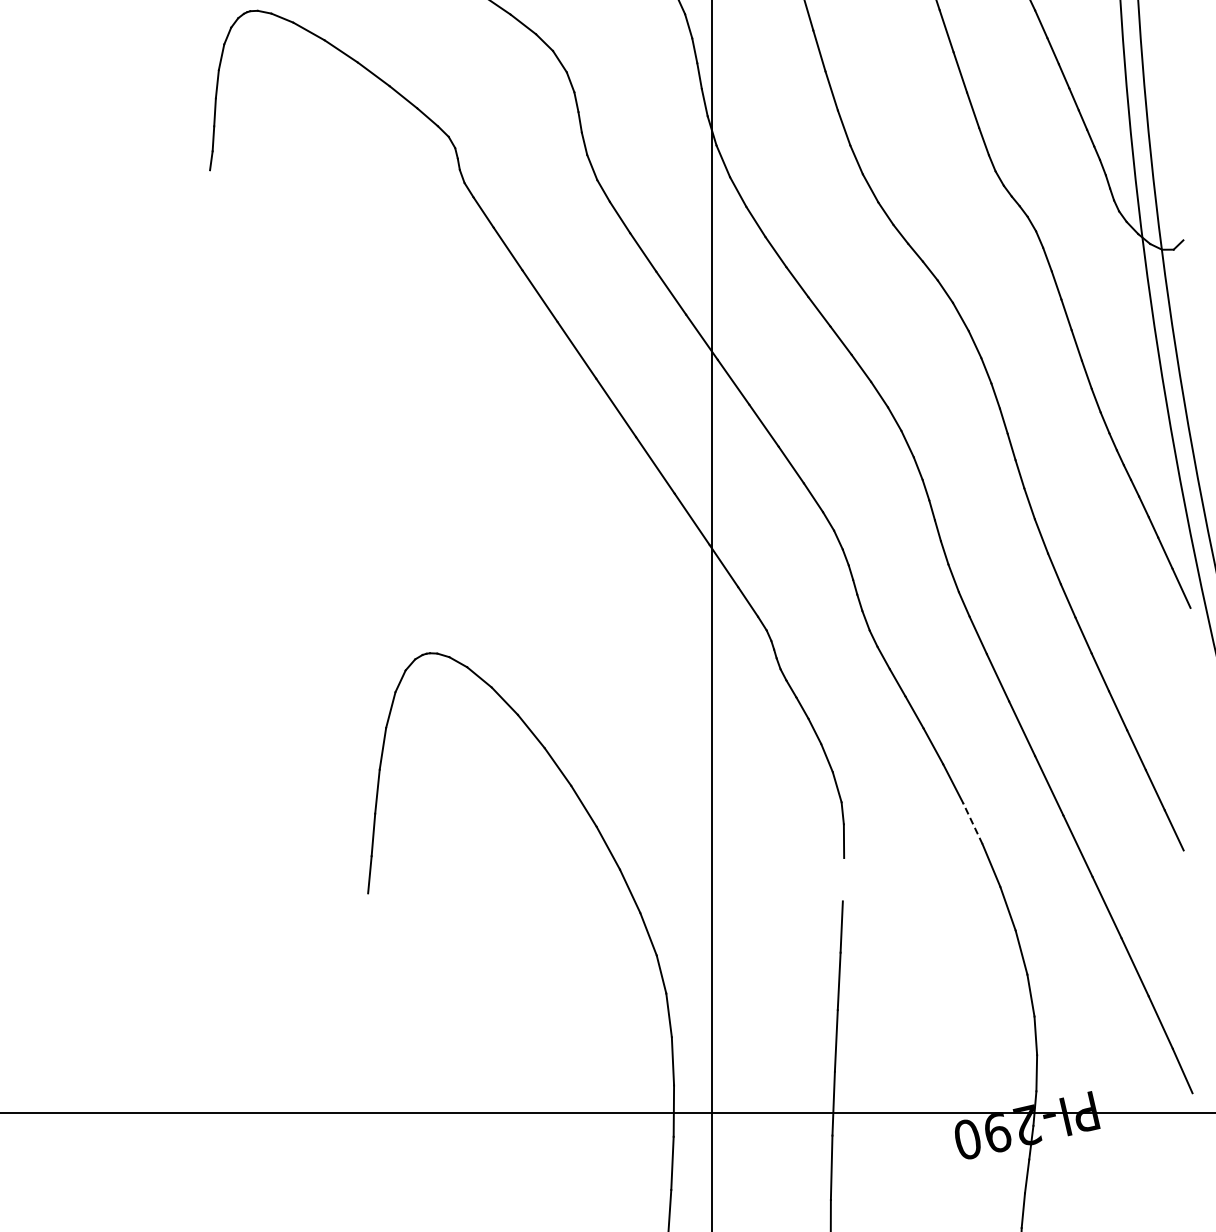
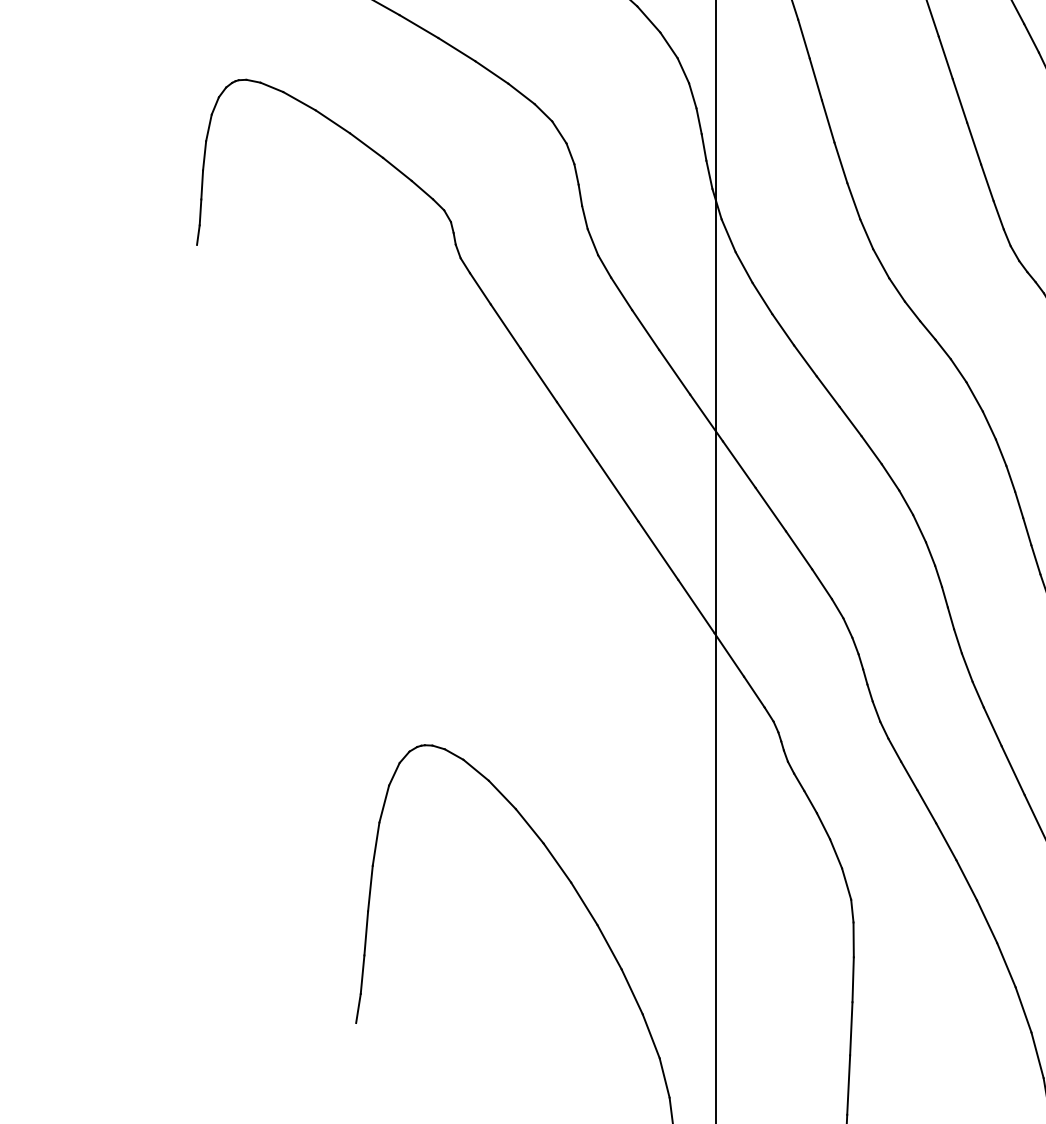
line: (972, 823) -> (986, 921), dashed -> solid
line: (843, 879) -> (853, 979), added
line: (365, 907) -> (358, 1008), added

